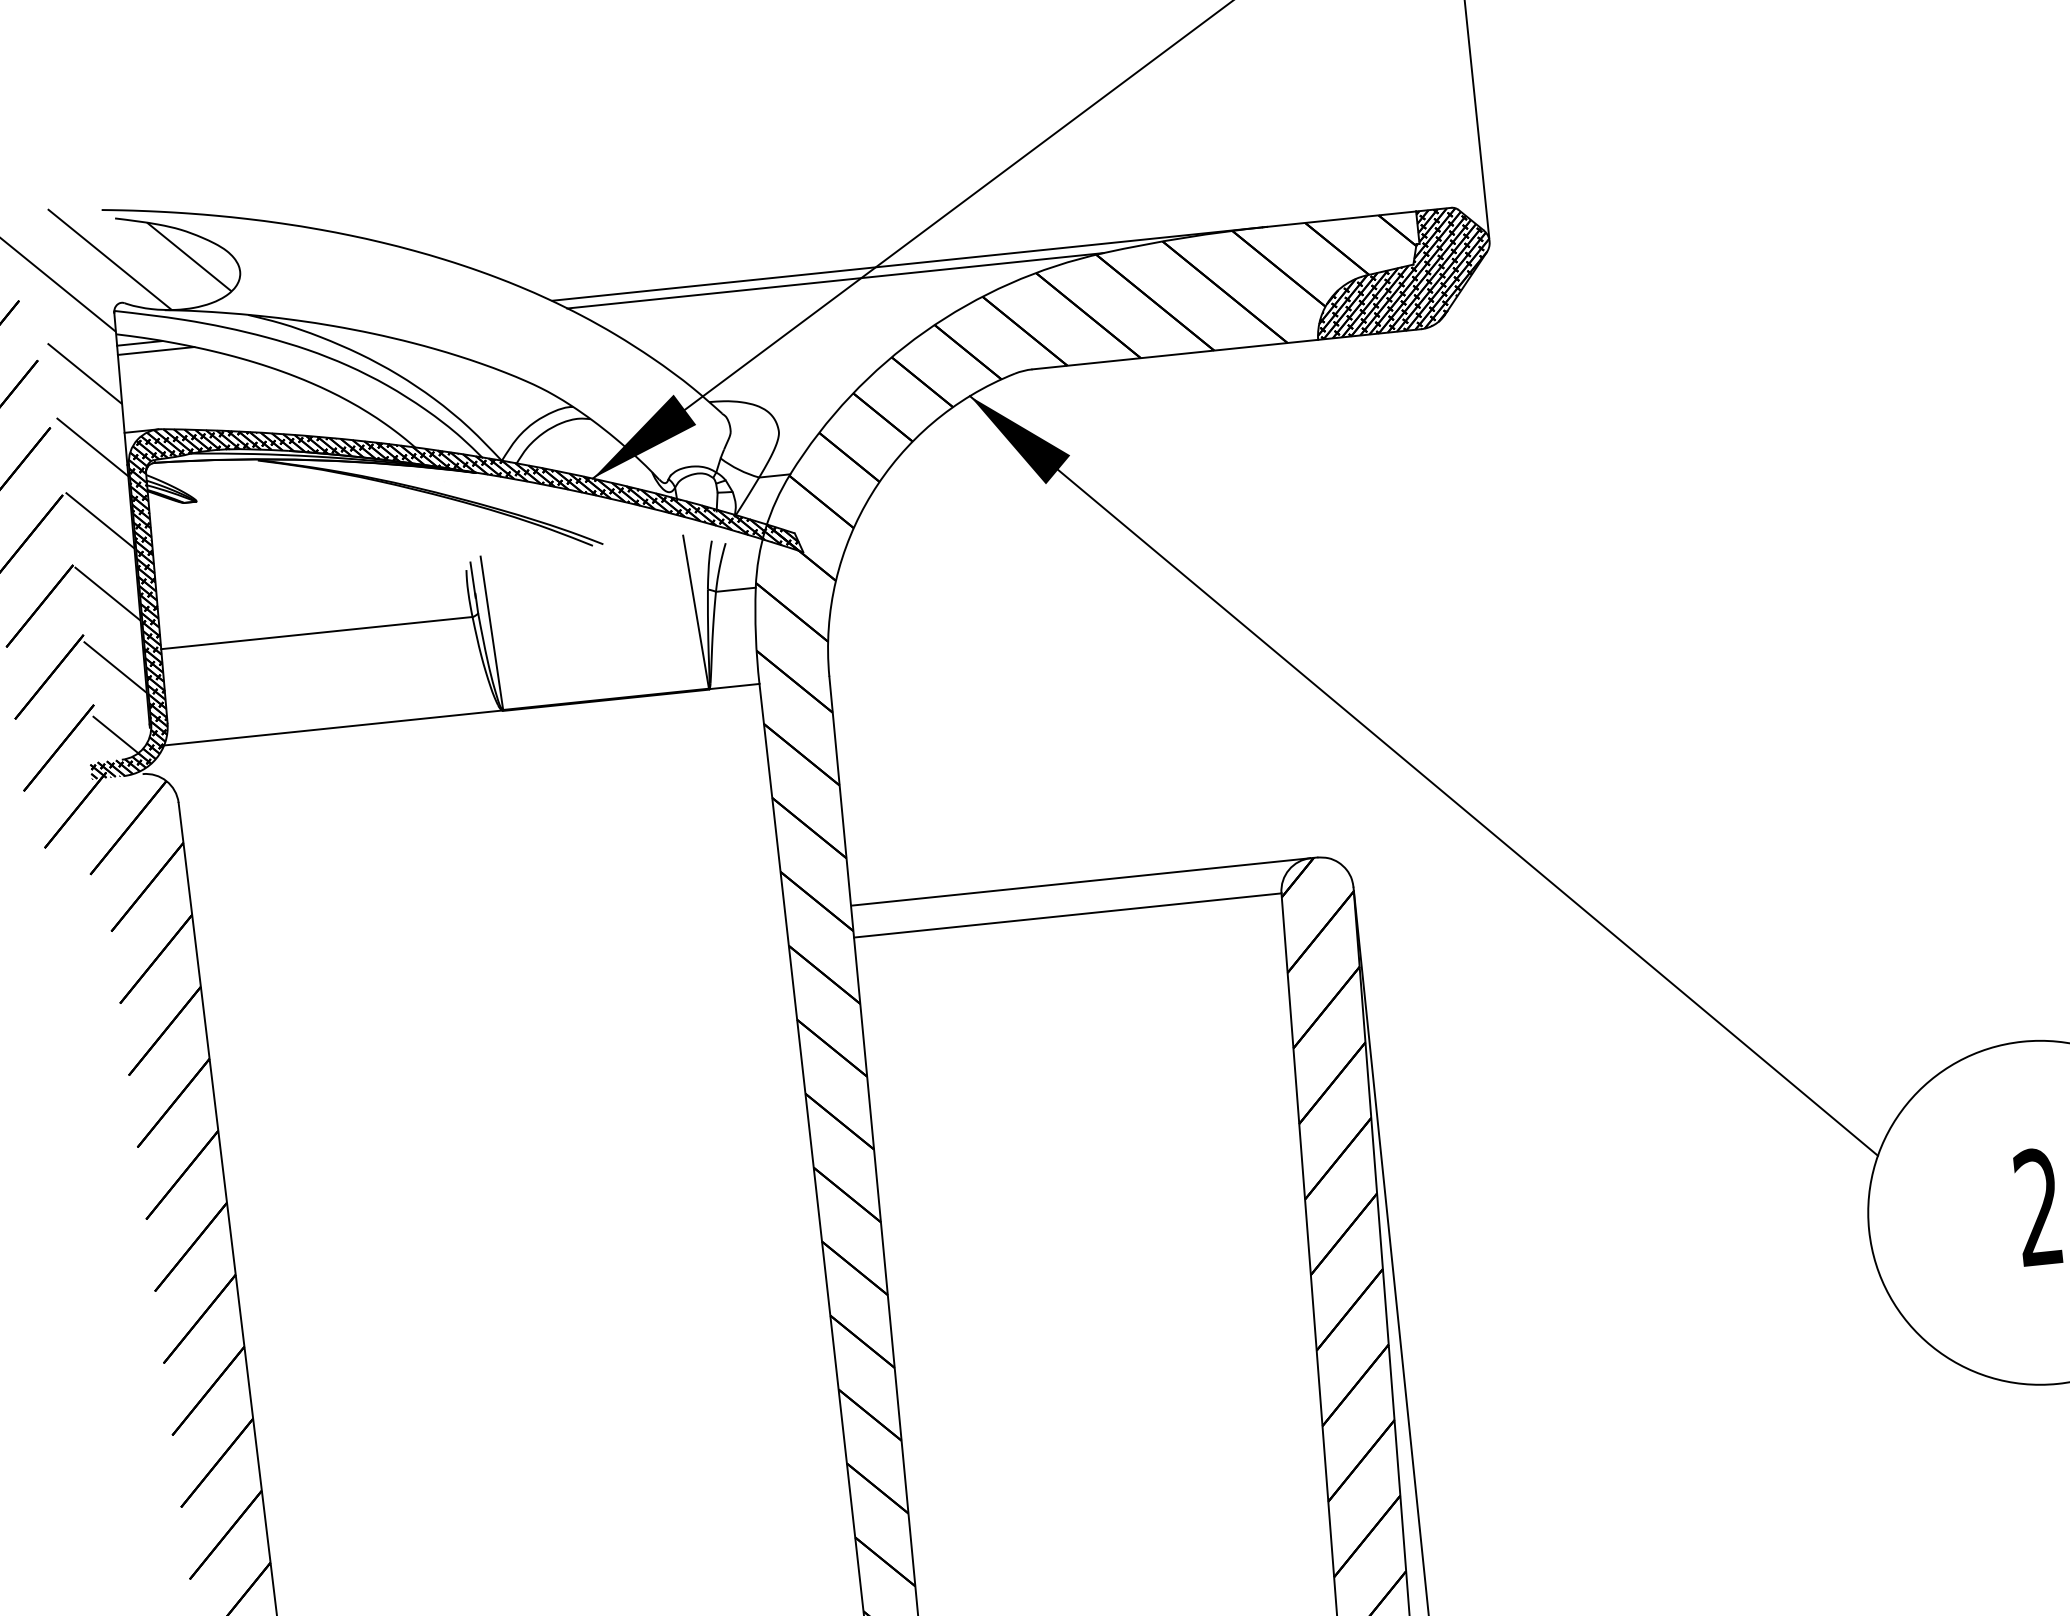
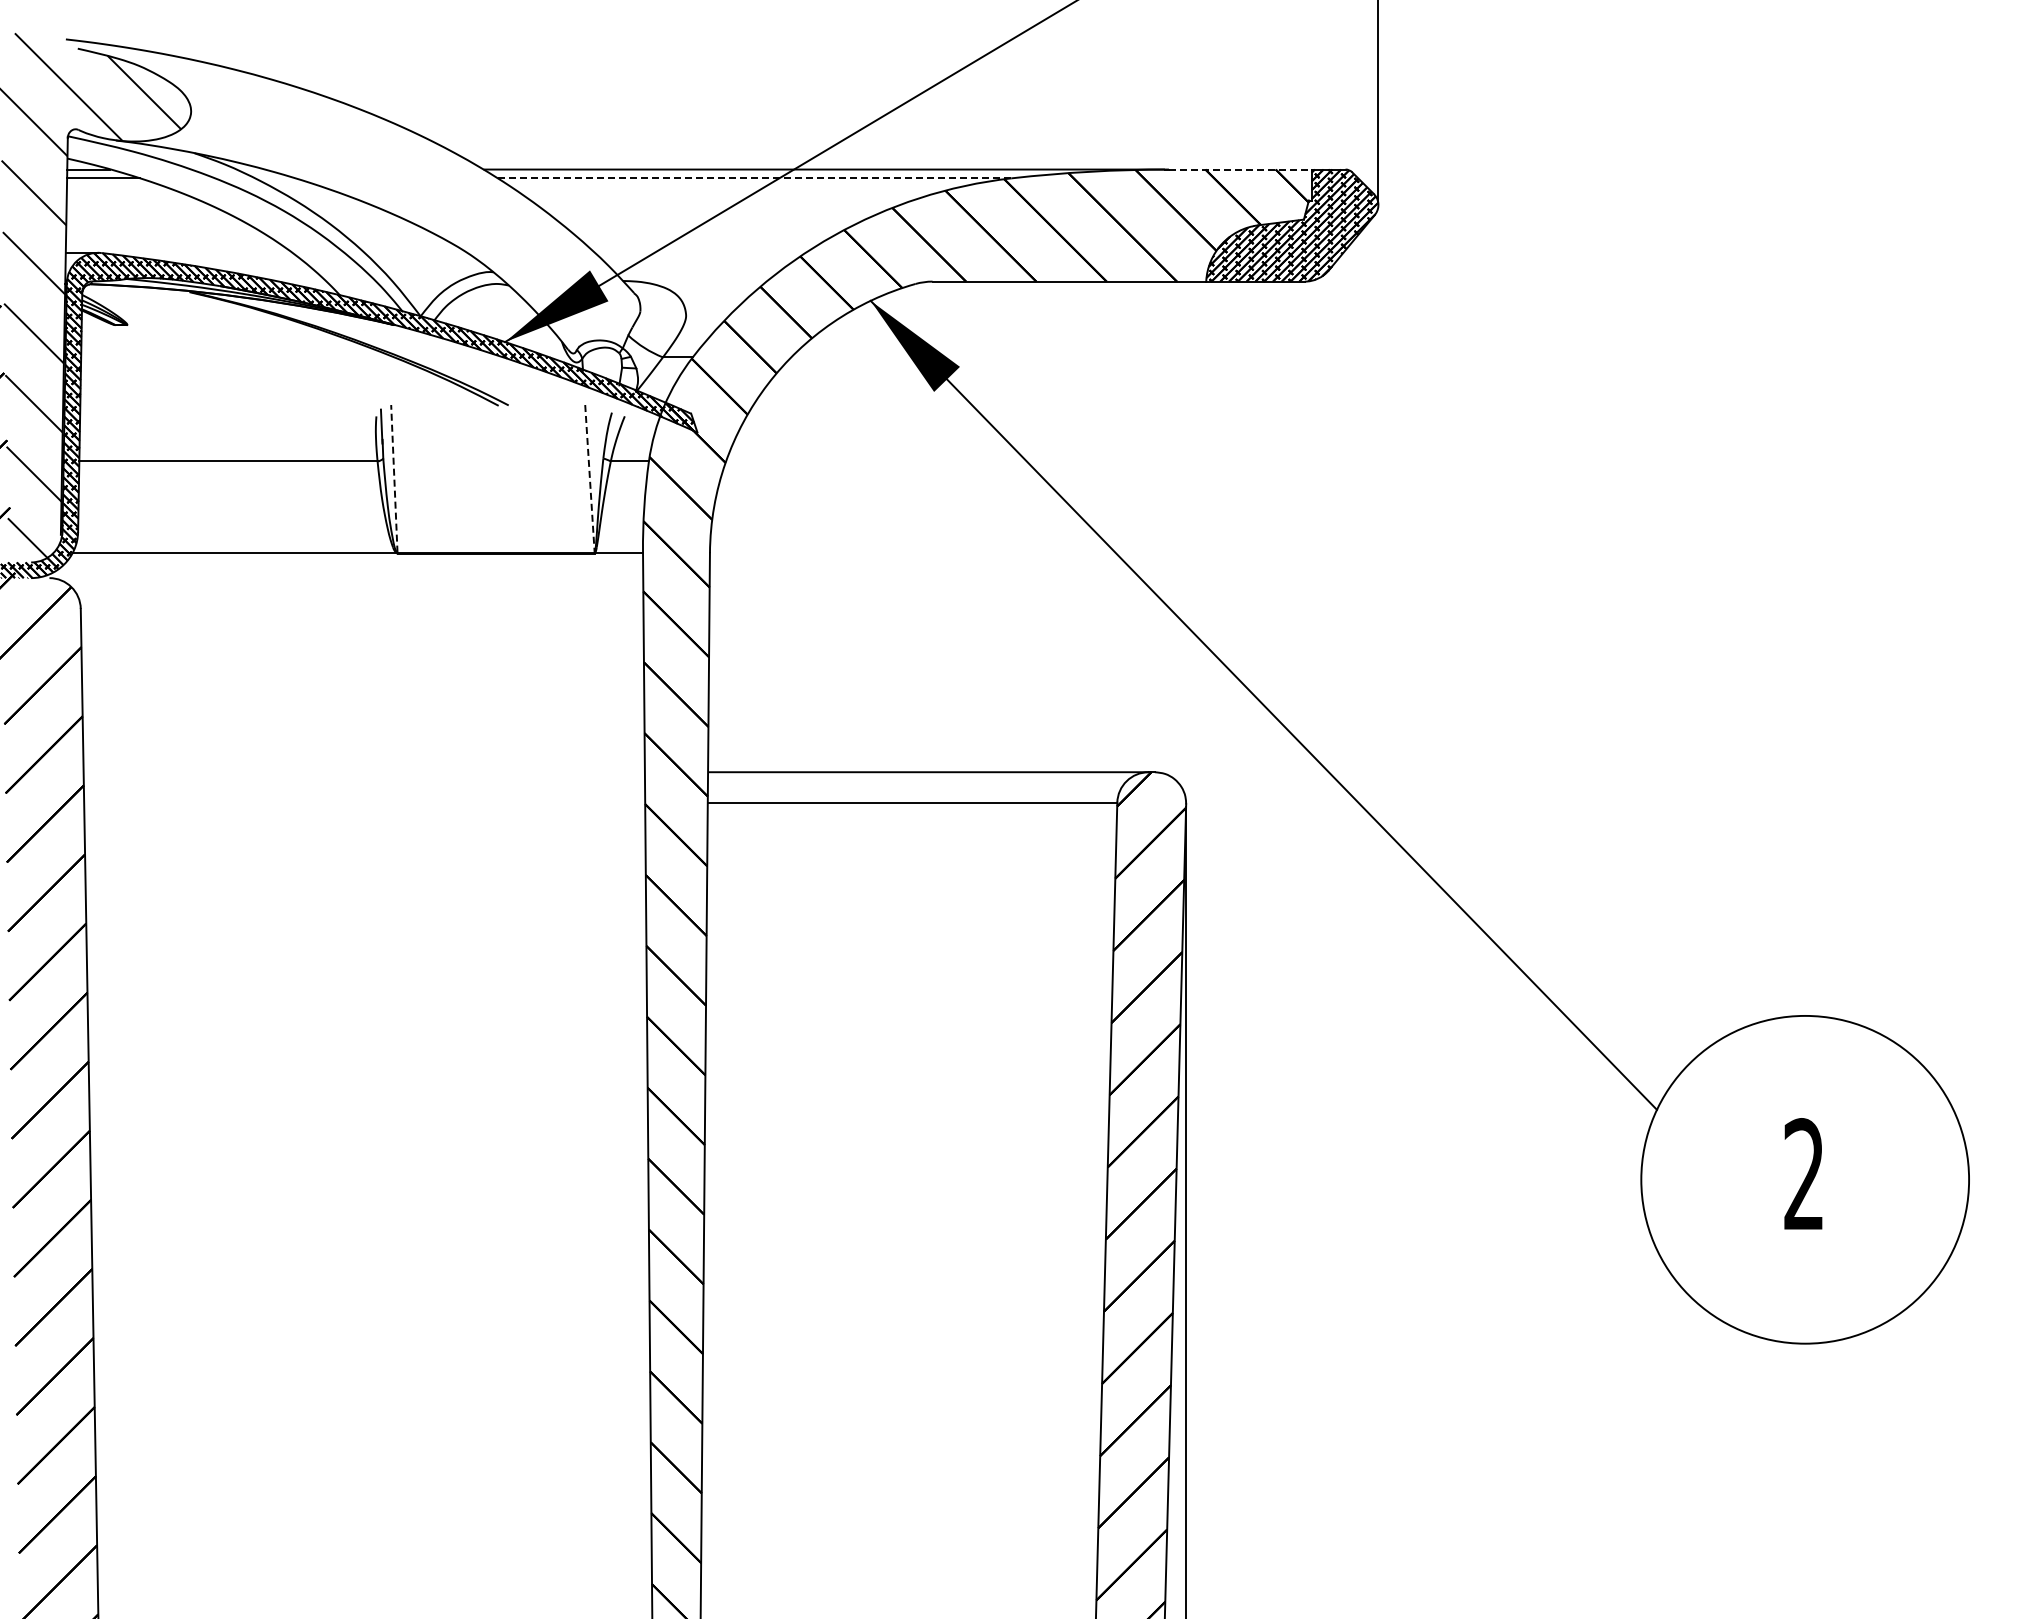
line: (1341, 219) -> (1240, 169), solid -> dashed
line: (835, 280) -> (754, 178), solid -> dashed
line: (695, 611) -> (589, 478), solid -> dashed
line: (492, 632) -> (394, 478), solid -> dashed

